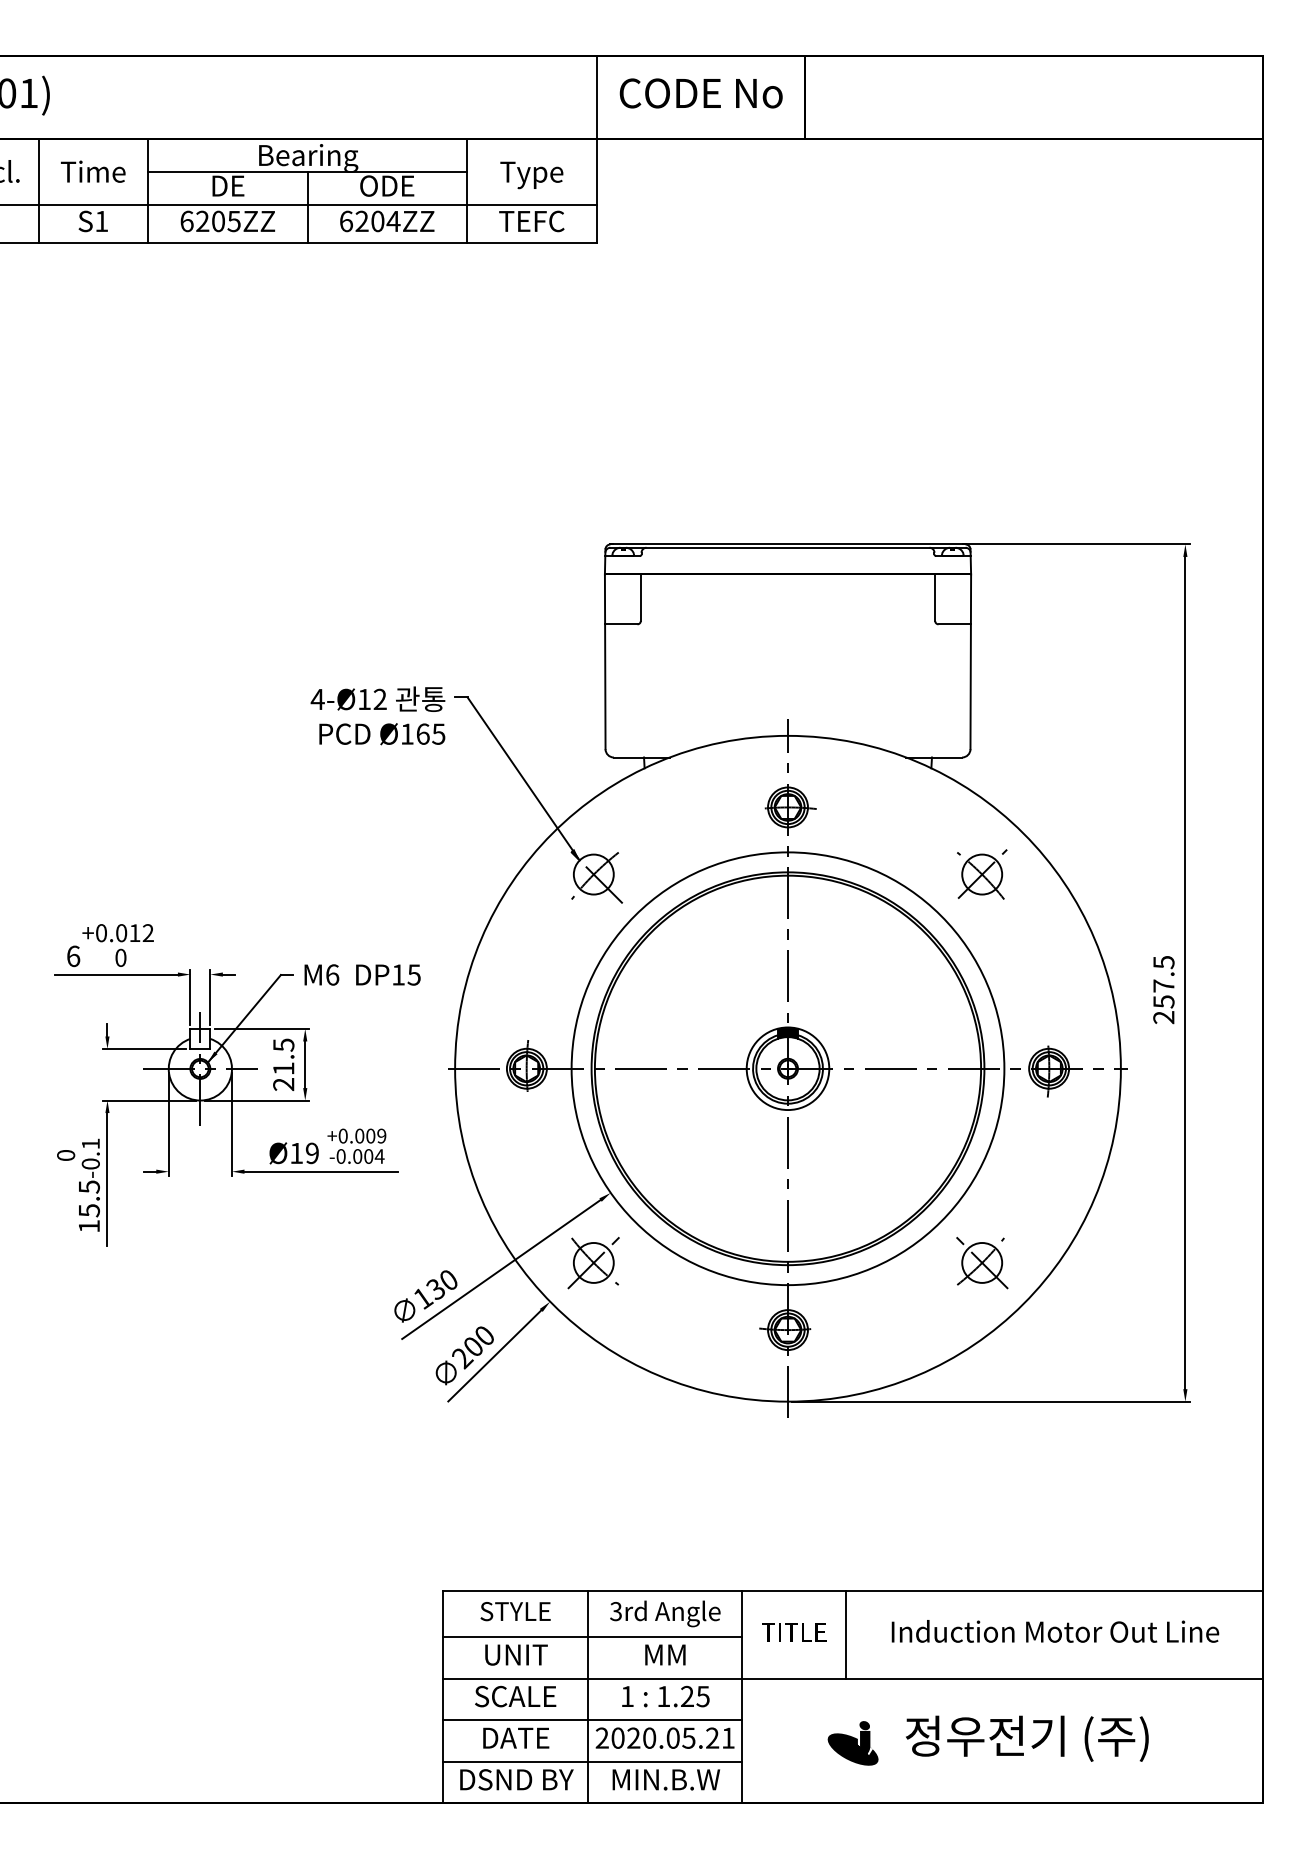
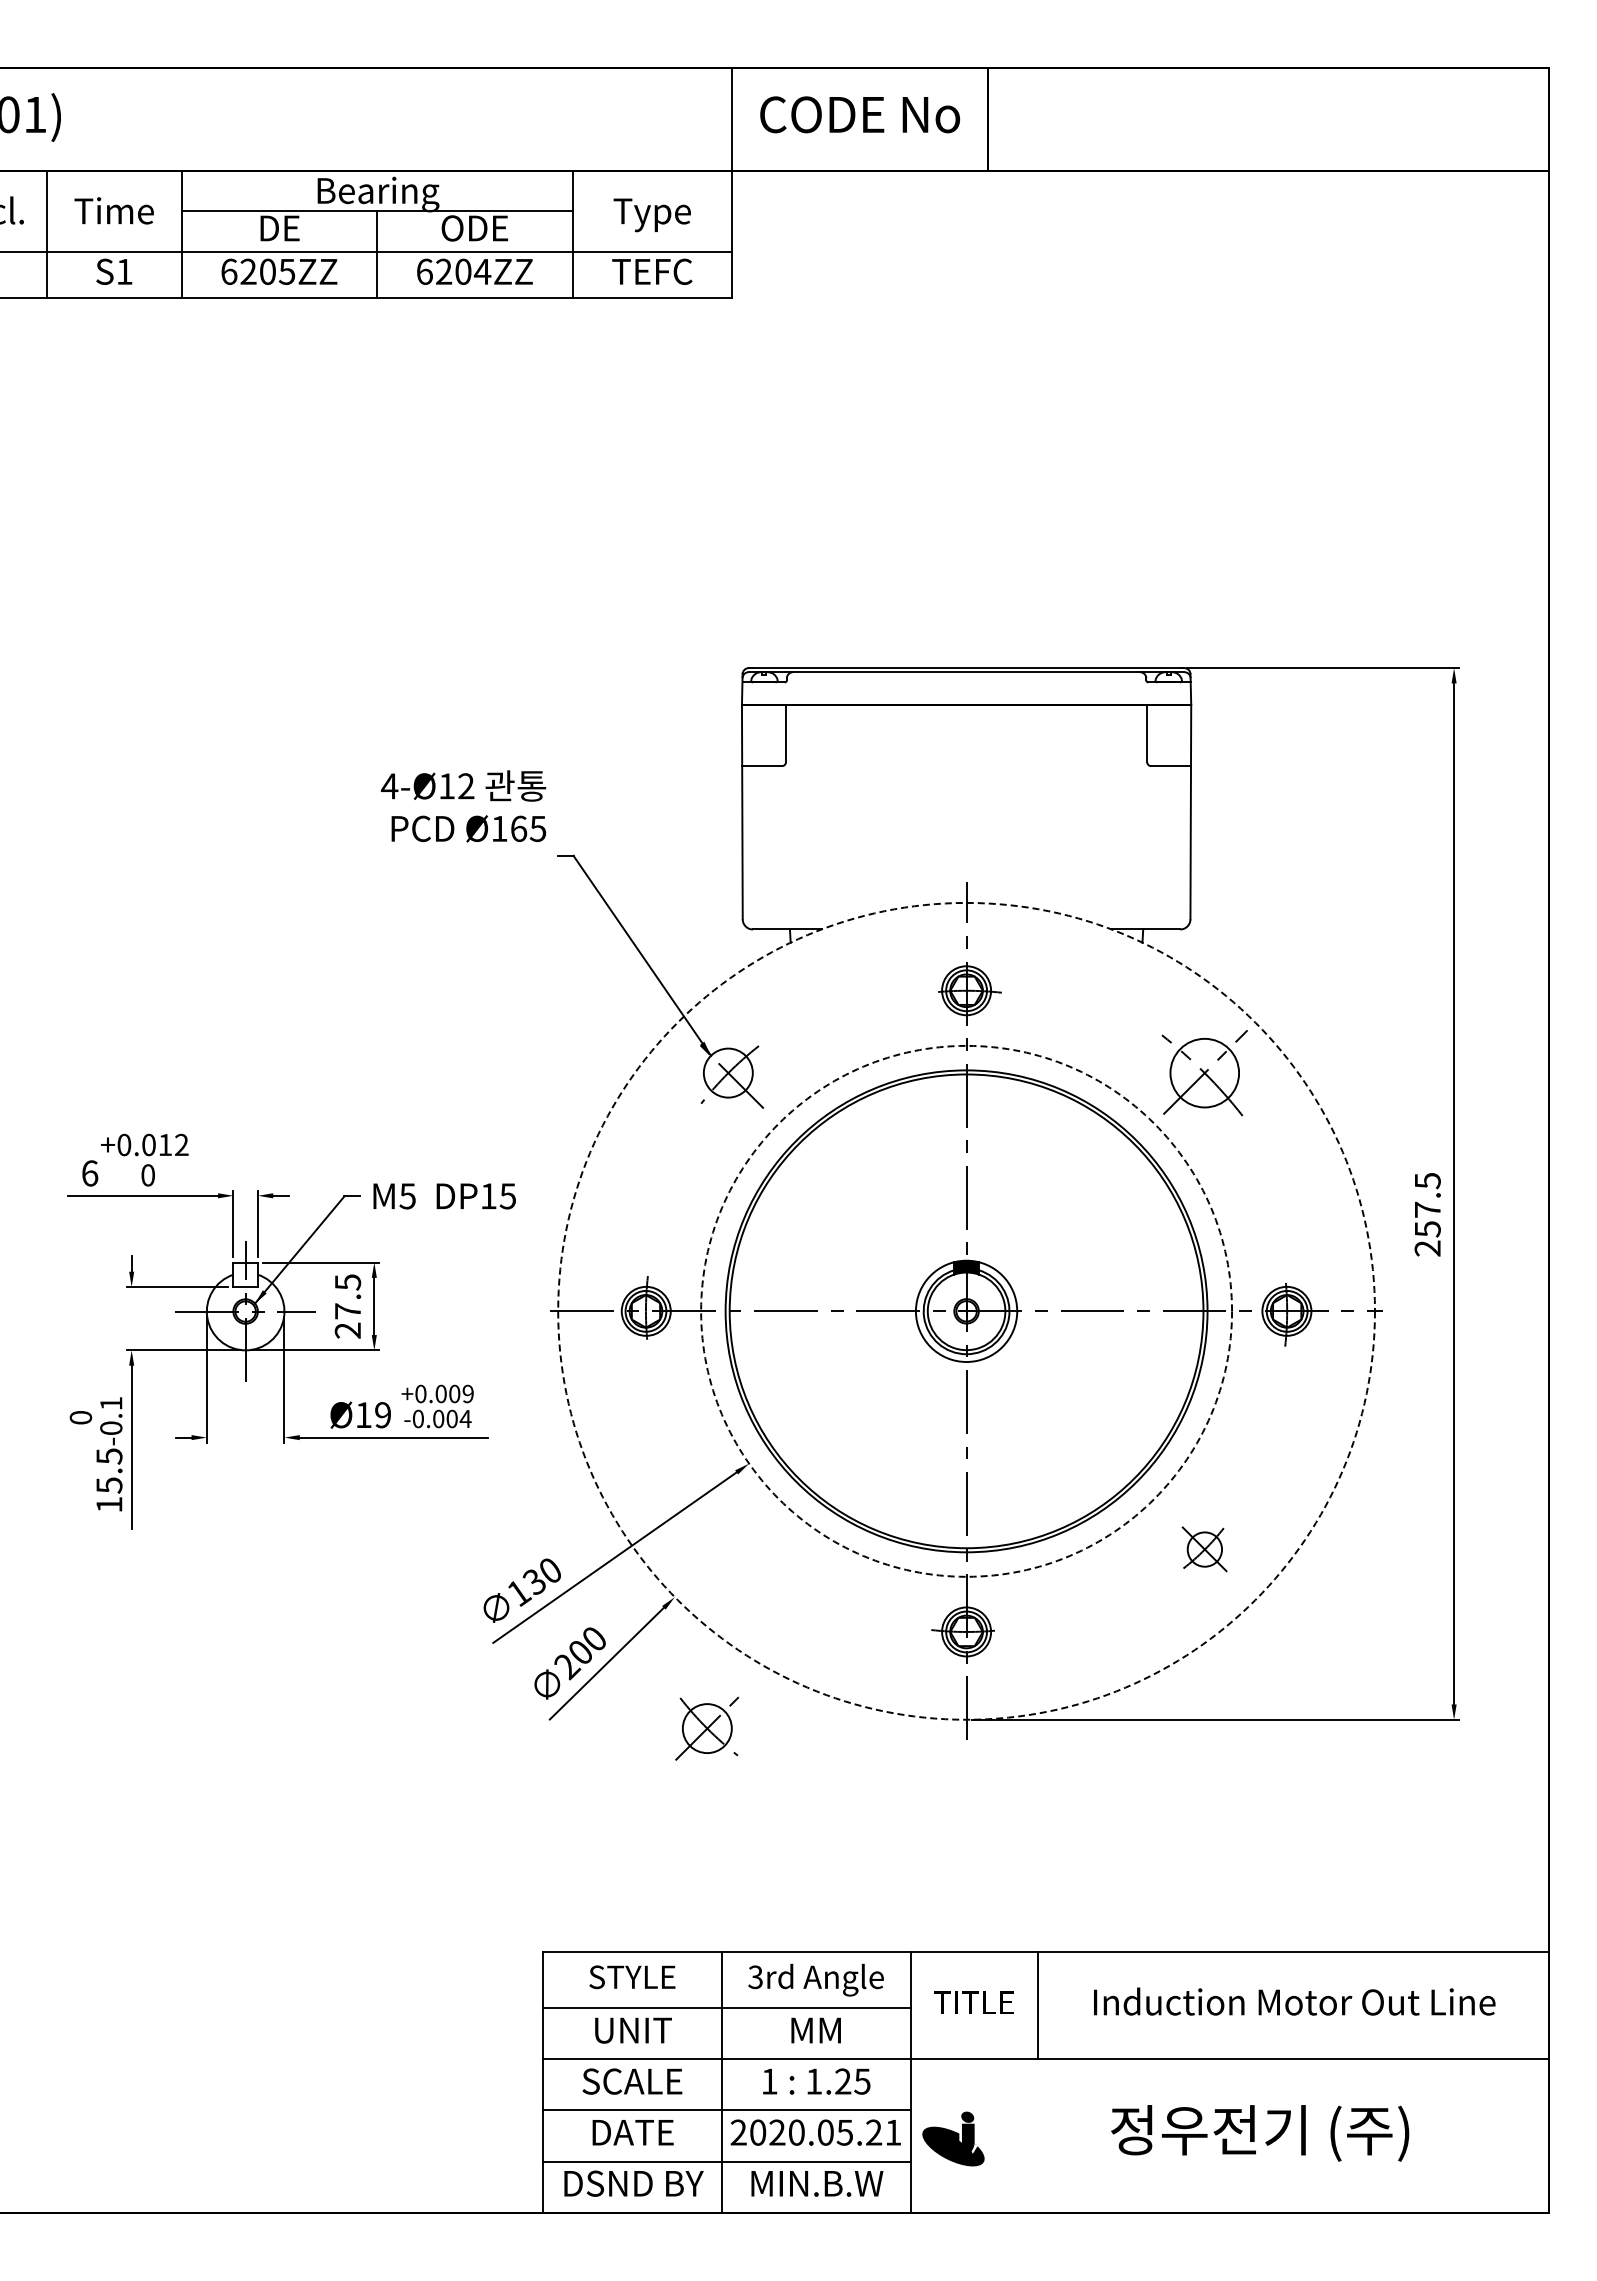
text: (377, 715) -> (463, 806), moved
part: (981, 874) -> (1204, 1072), size x1.4
text: (332, 975) -> (407, 1196), M6 -> M5
text: (283, 1068) -> (347, 1311), 21.5 -> 27.5
circle: (787, 1068) -> (966, 1310), solid -> dashed
circle: (787, 1068) -> (966, 1310), solid -> dashed
part: (593, 1262) -> (707, 1728), moved
part: (981, 1262) -> (1204, 1549), size x0.7
part: (853, 1742) -> (953, 2138), moved

